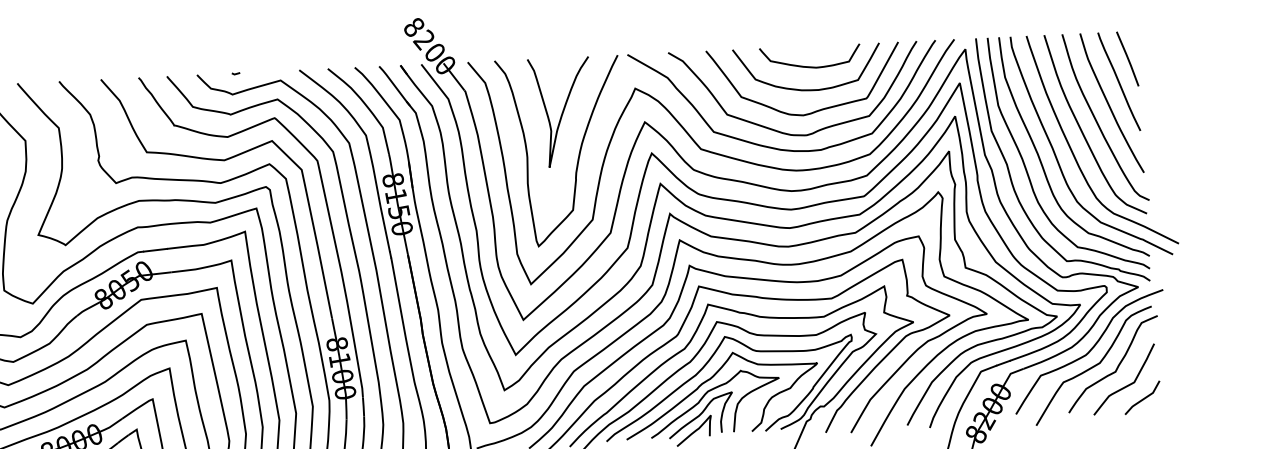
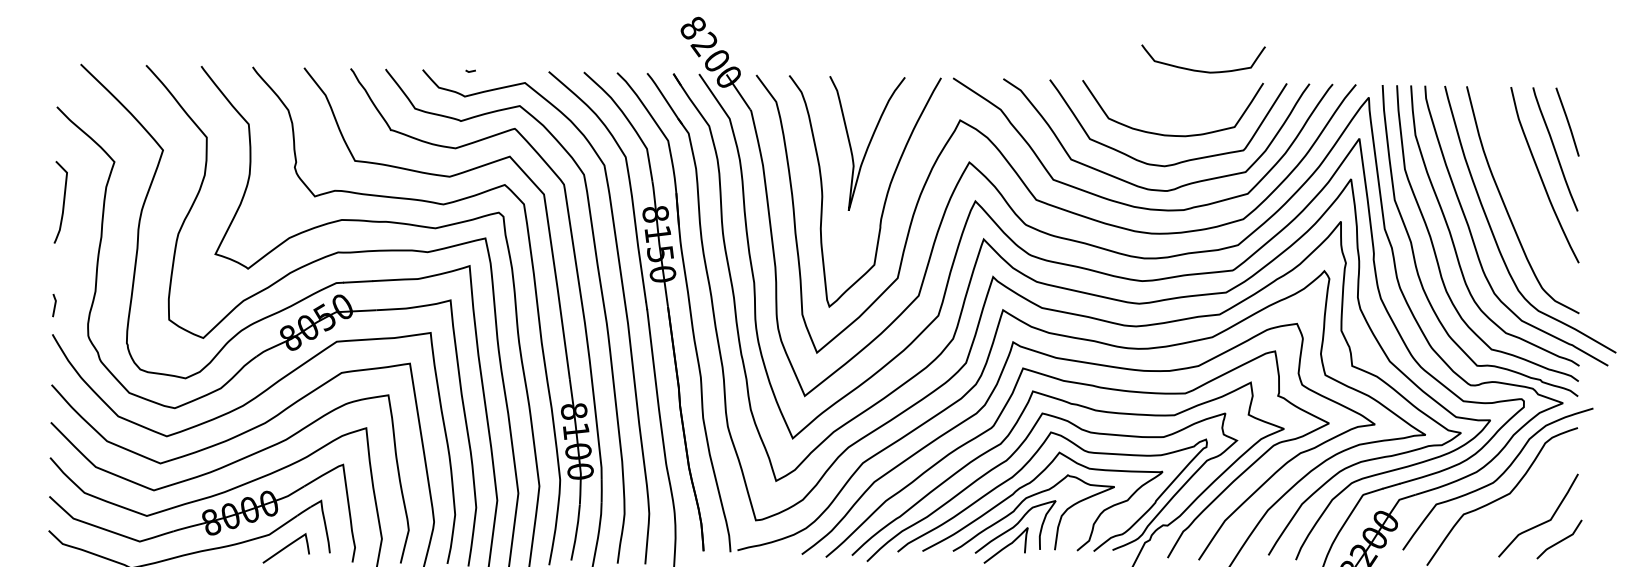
curve: (810, 66) -> (1203, 70), moved
curve: (1096, 119) -> (1524, 193), removed
curve: (1117, 365) -> (1531, 498), removed

